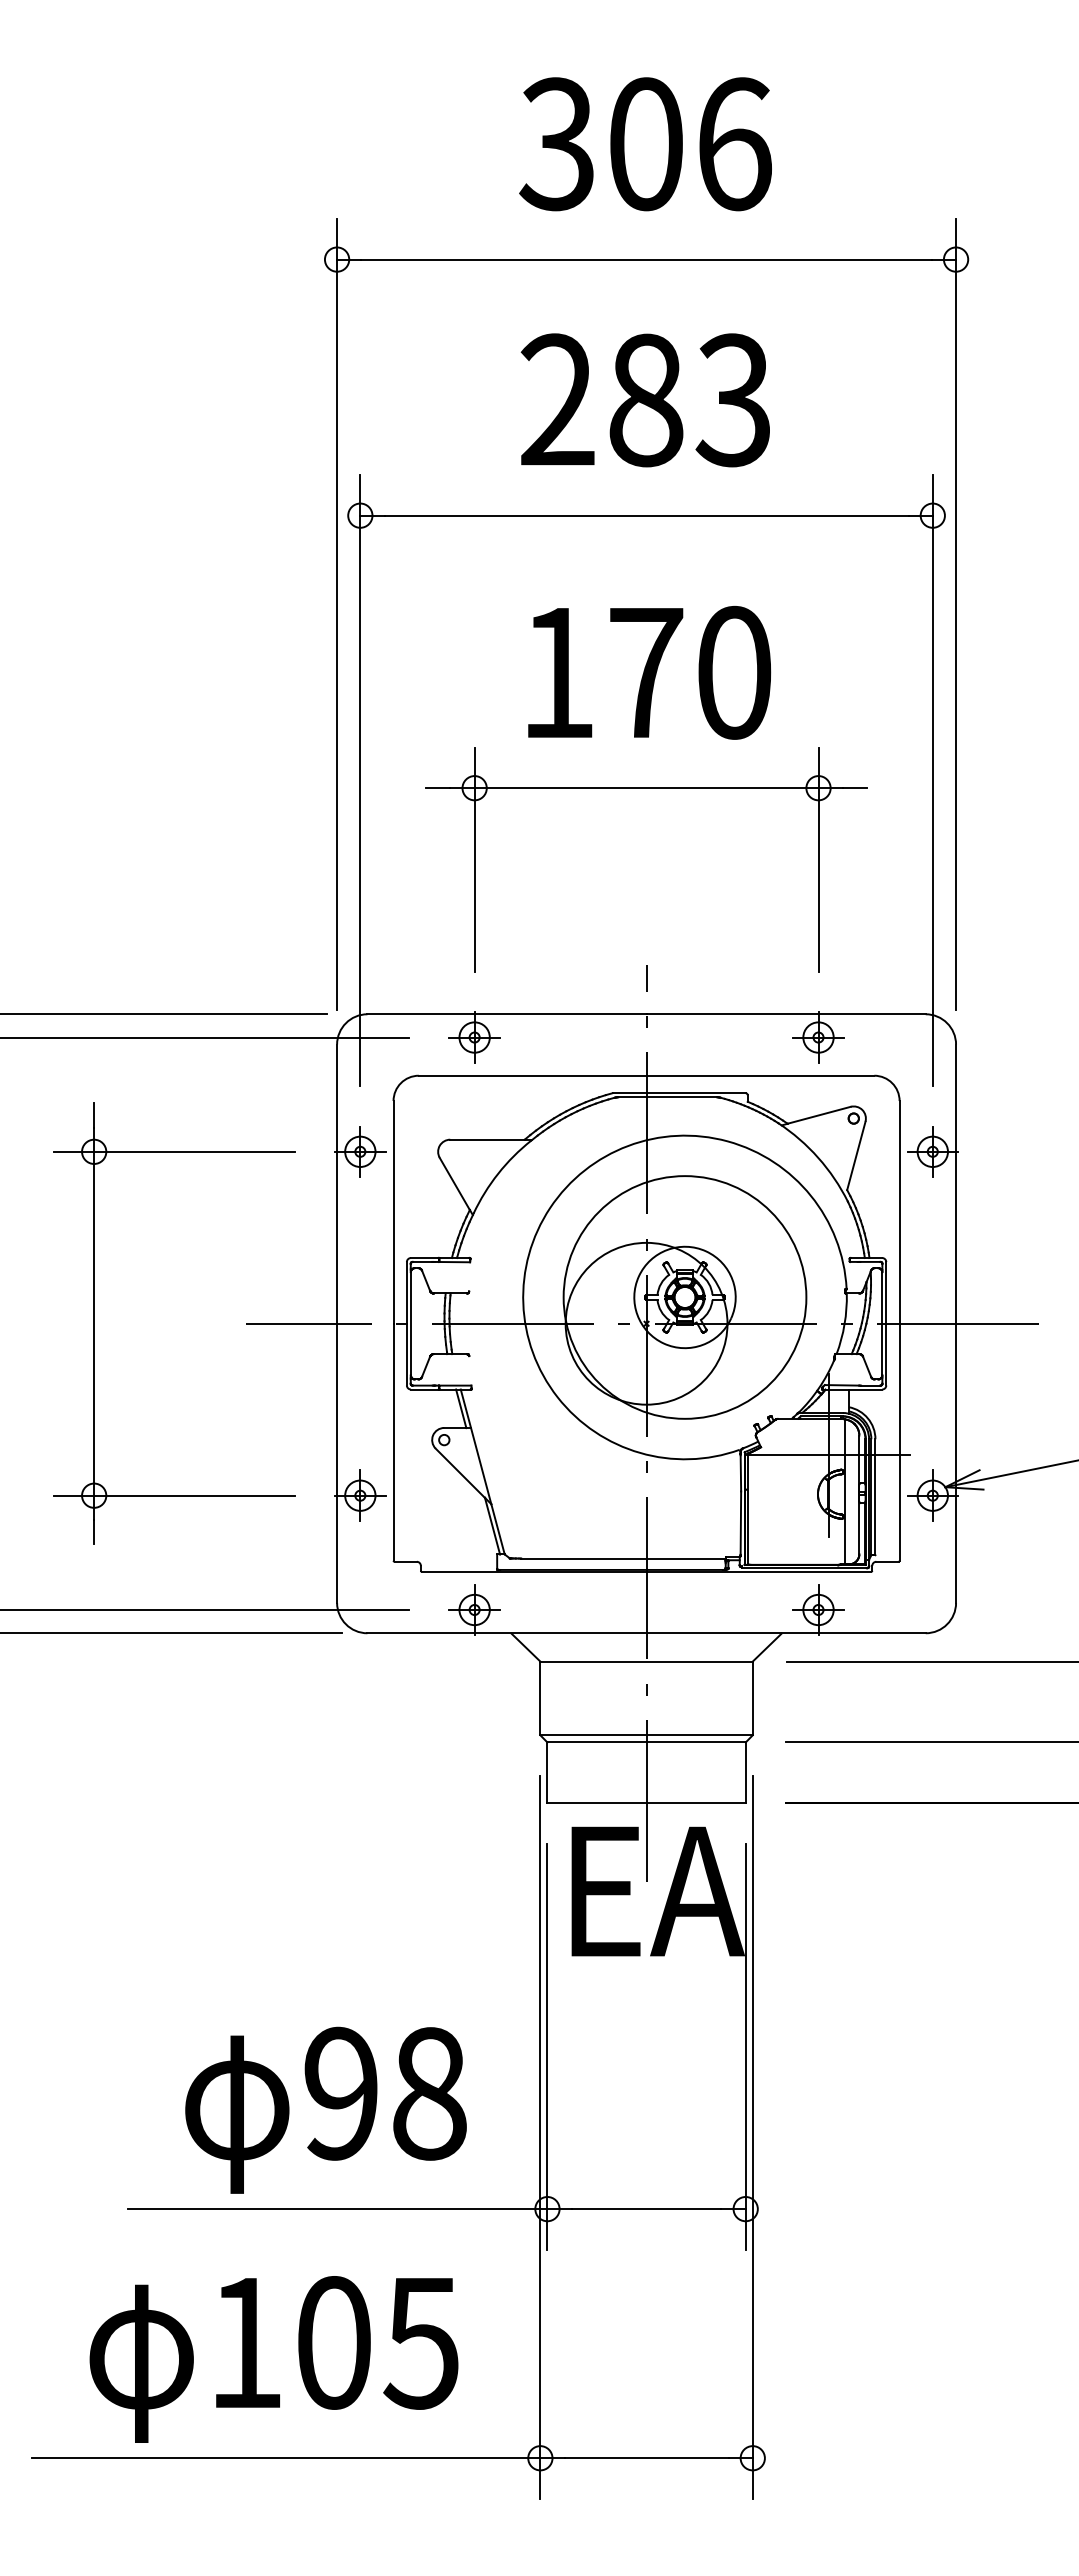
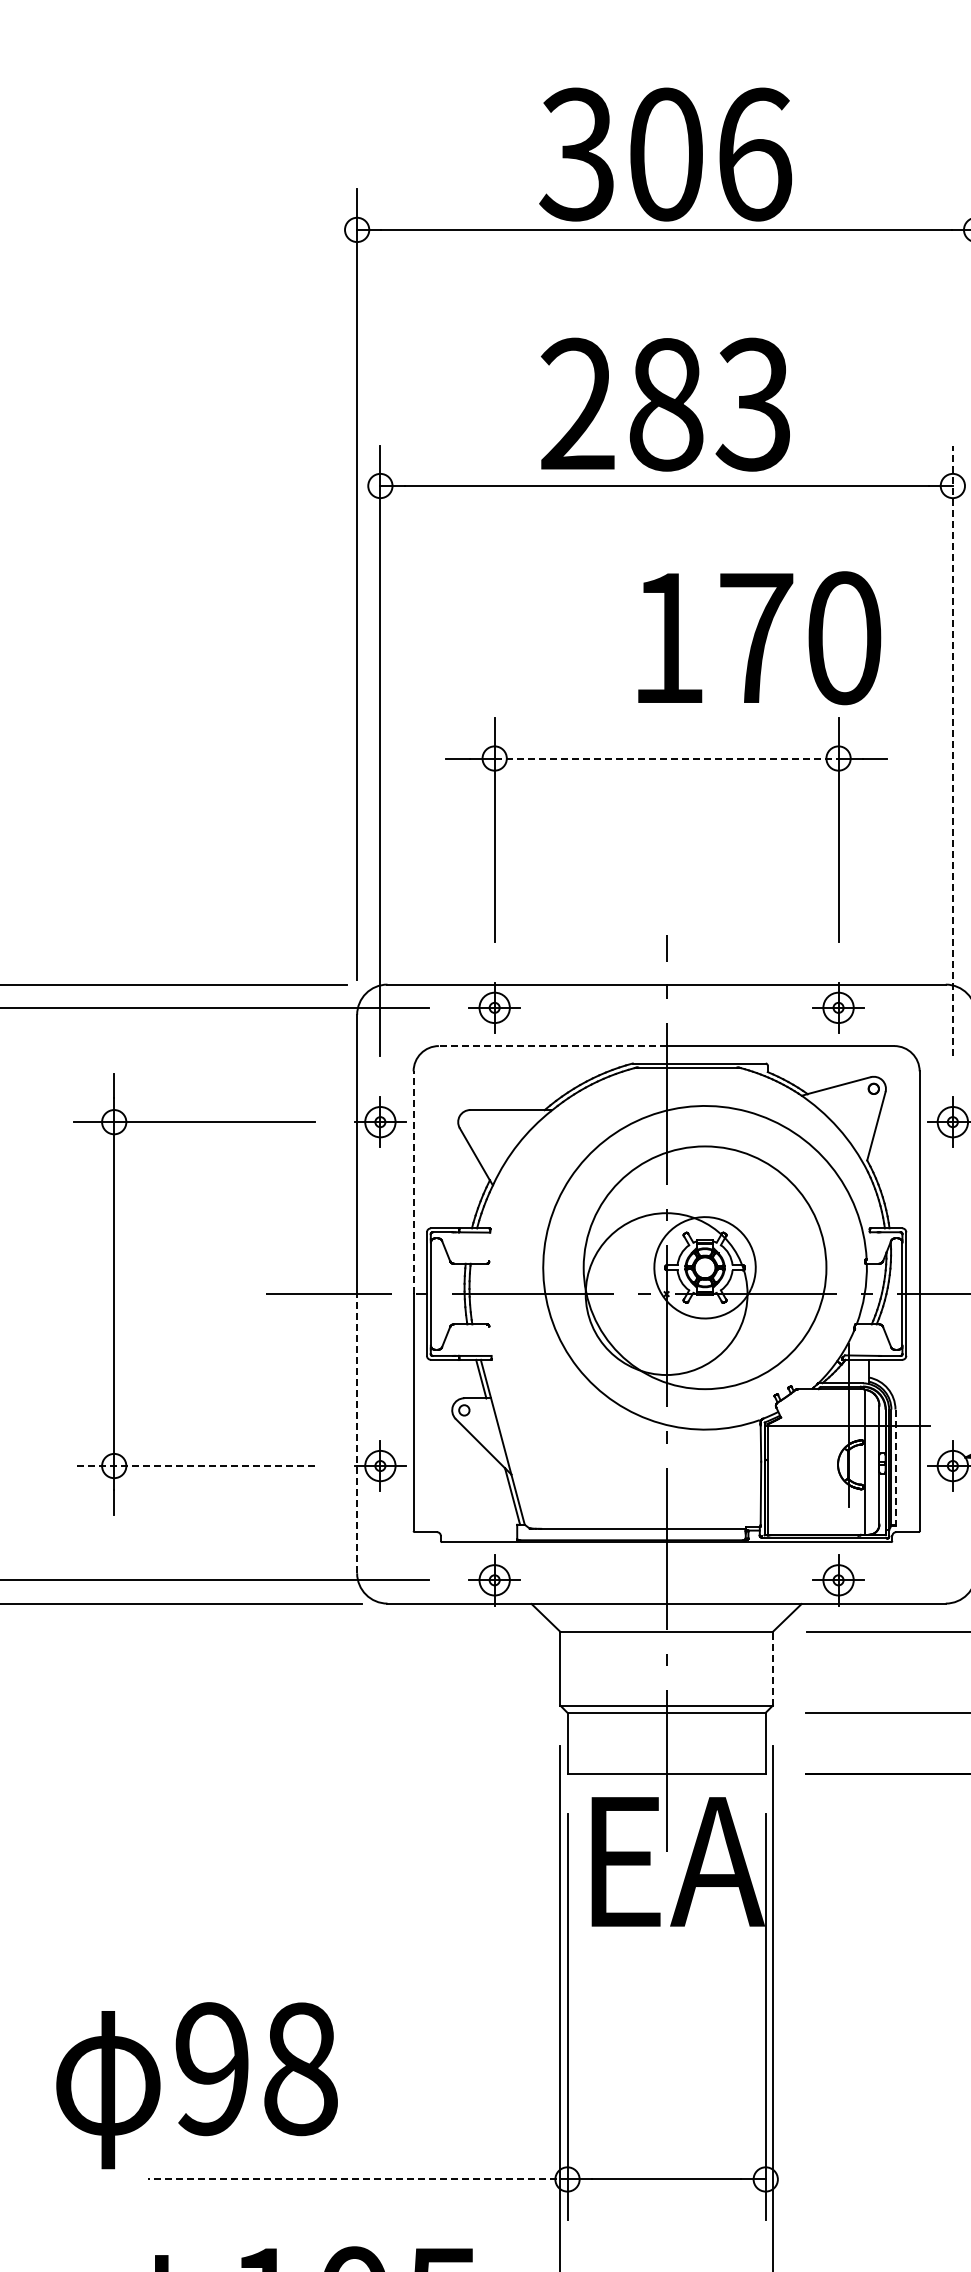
text: (645, 144) -> (665, 154), moved
text: (644, 400) -> (664, 404), moved
text: (649, 672) -> (759, 637), moved
line: (932, 780) -> (952, 750), solid -> dashed
line: (646, 788) -> (666, 758), solid -> dashed
line: (532, 1075) -> (552, 1045), solid -> dashed
line: (393, 1211) -> (413, 1181), solid -> dashed
line: (337, 1463) -> (357, 1433), solid -> dashed
line: (173, 1495) -> (193, 1465), solid -> dashed
line: (875, 1497) -> (895, 1467), solid -> dashed
line: (752, 1698) -> (772, 1668), solid -> dashed
text: (325, 2109) -> (196, 2084), moved
line: (337, 2209) -> (357, 2179), solid -> dashed

